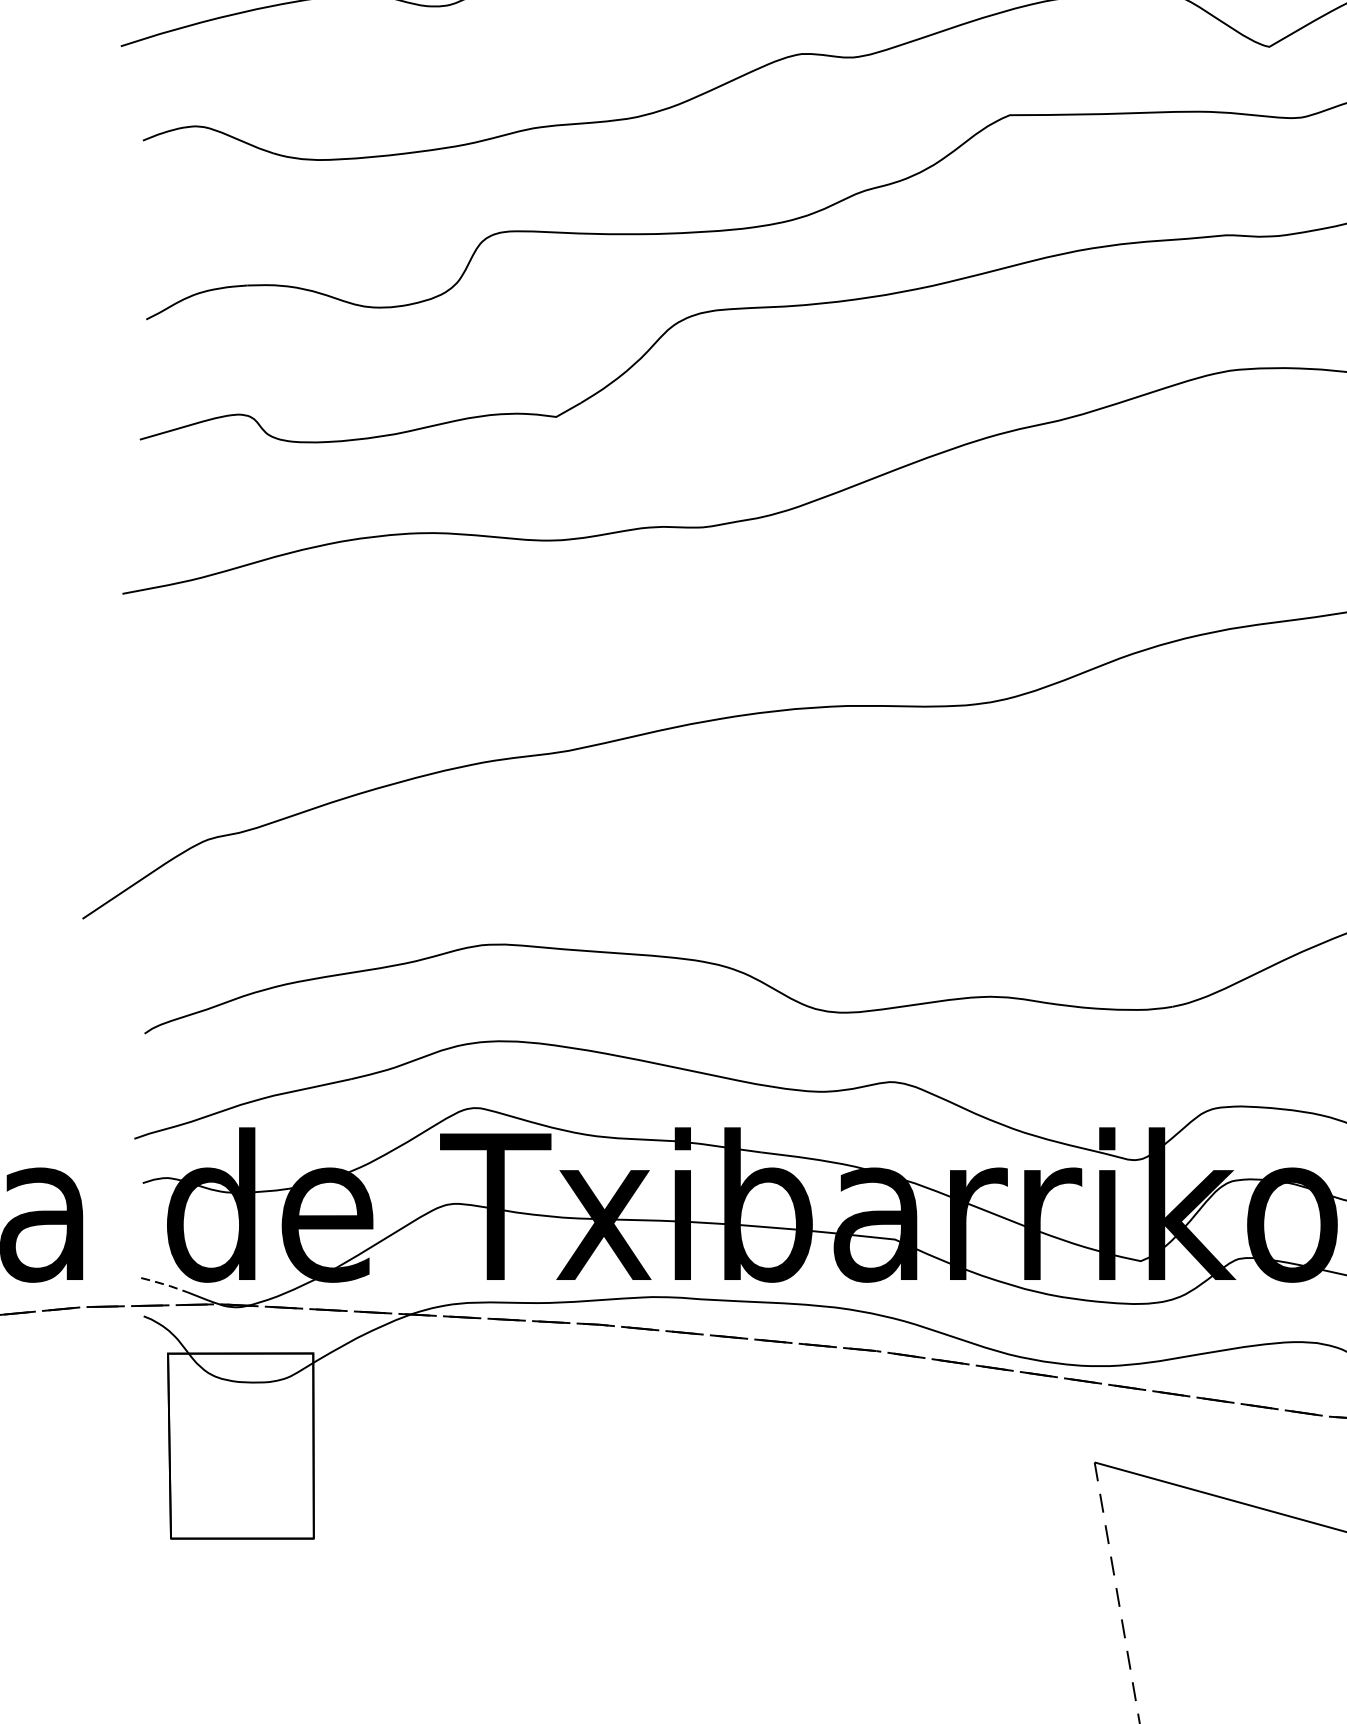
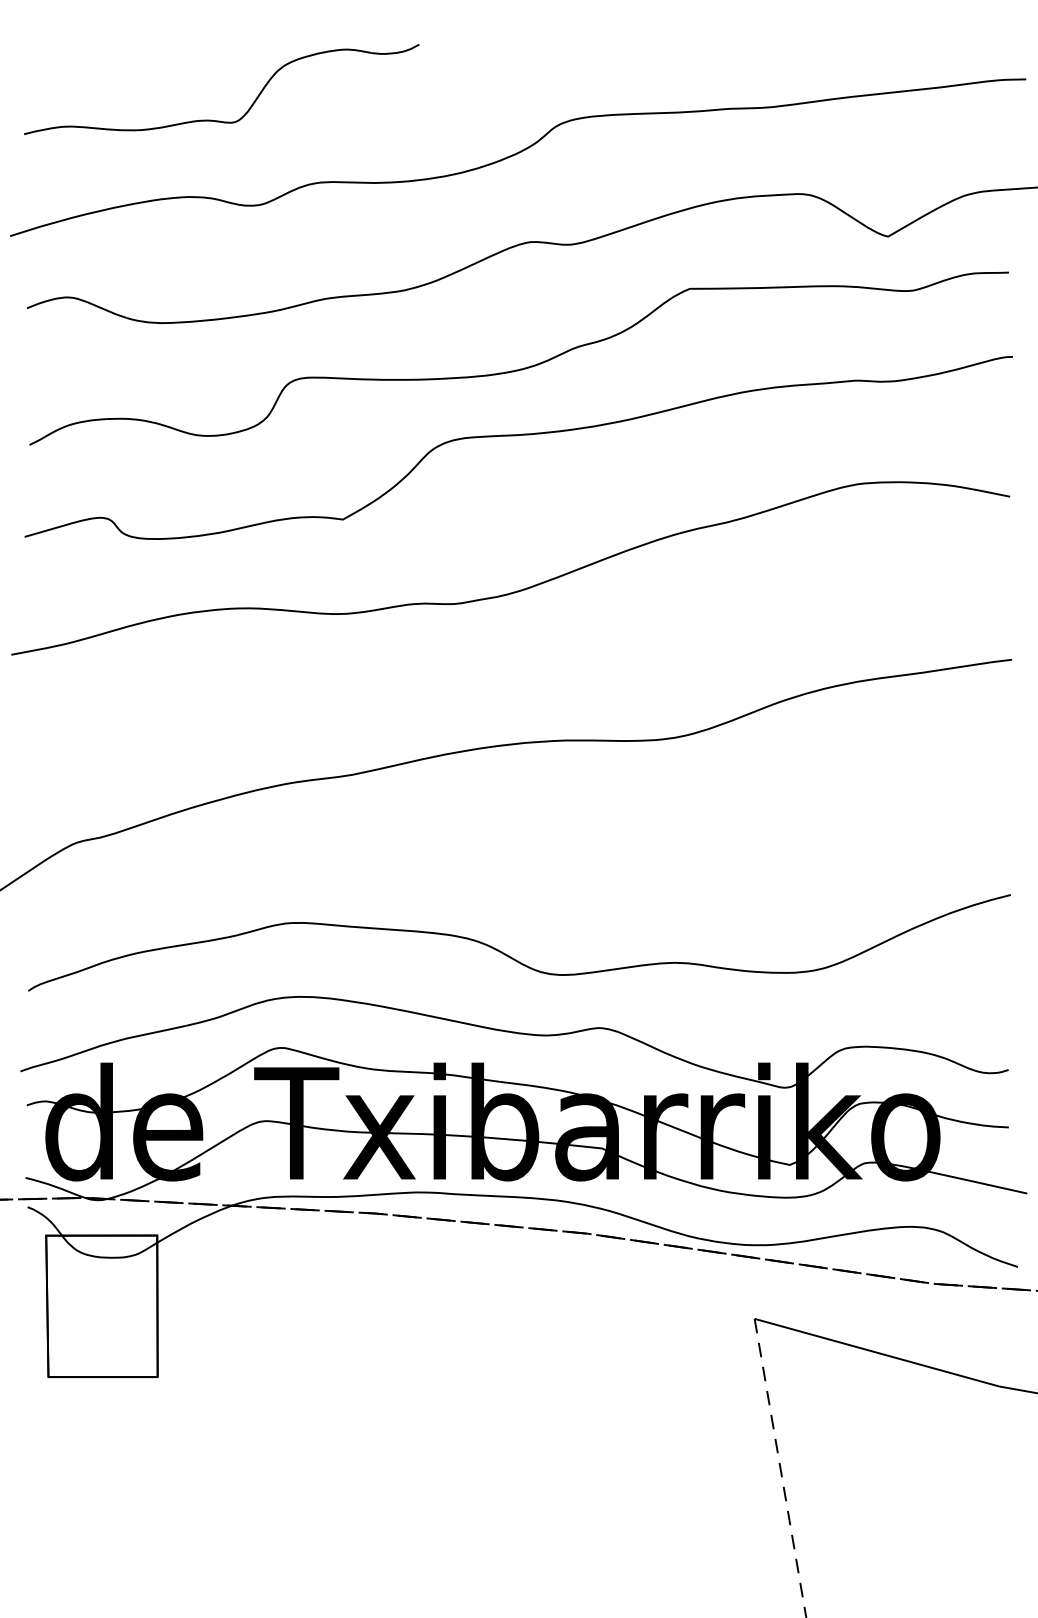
line: (164, 1284) -> (43, 1182), dashed -> solid

